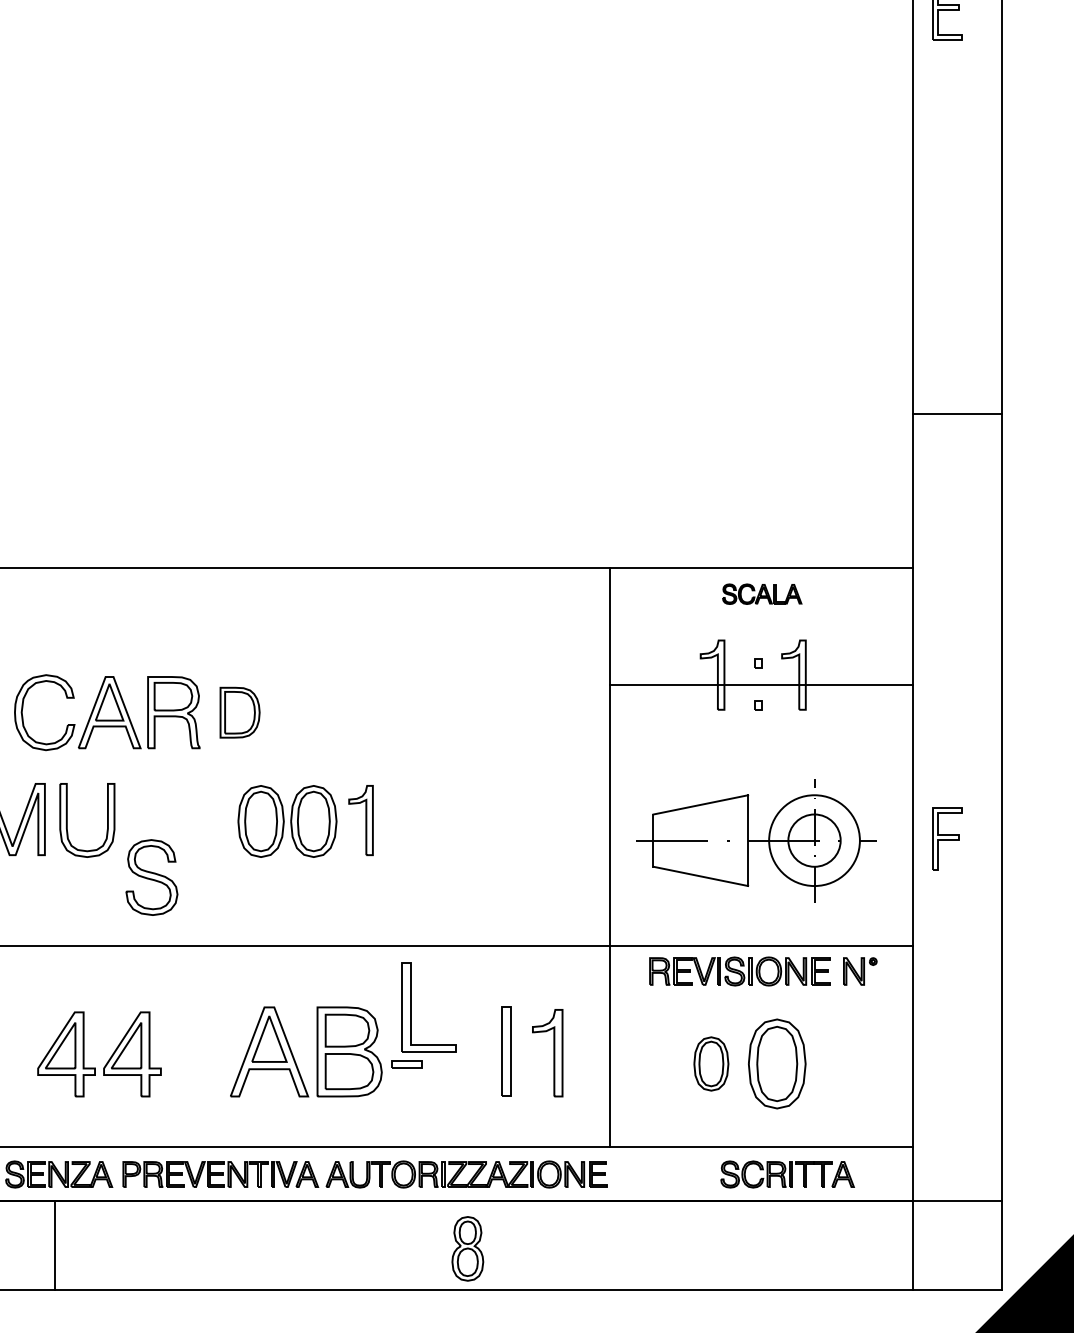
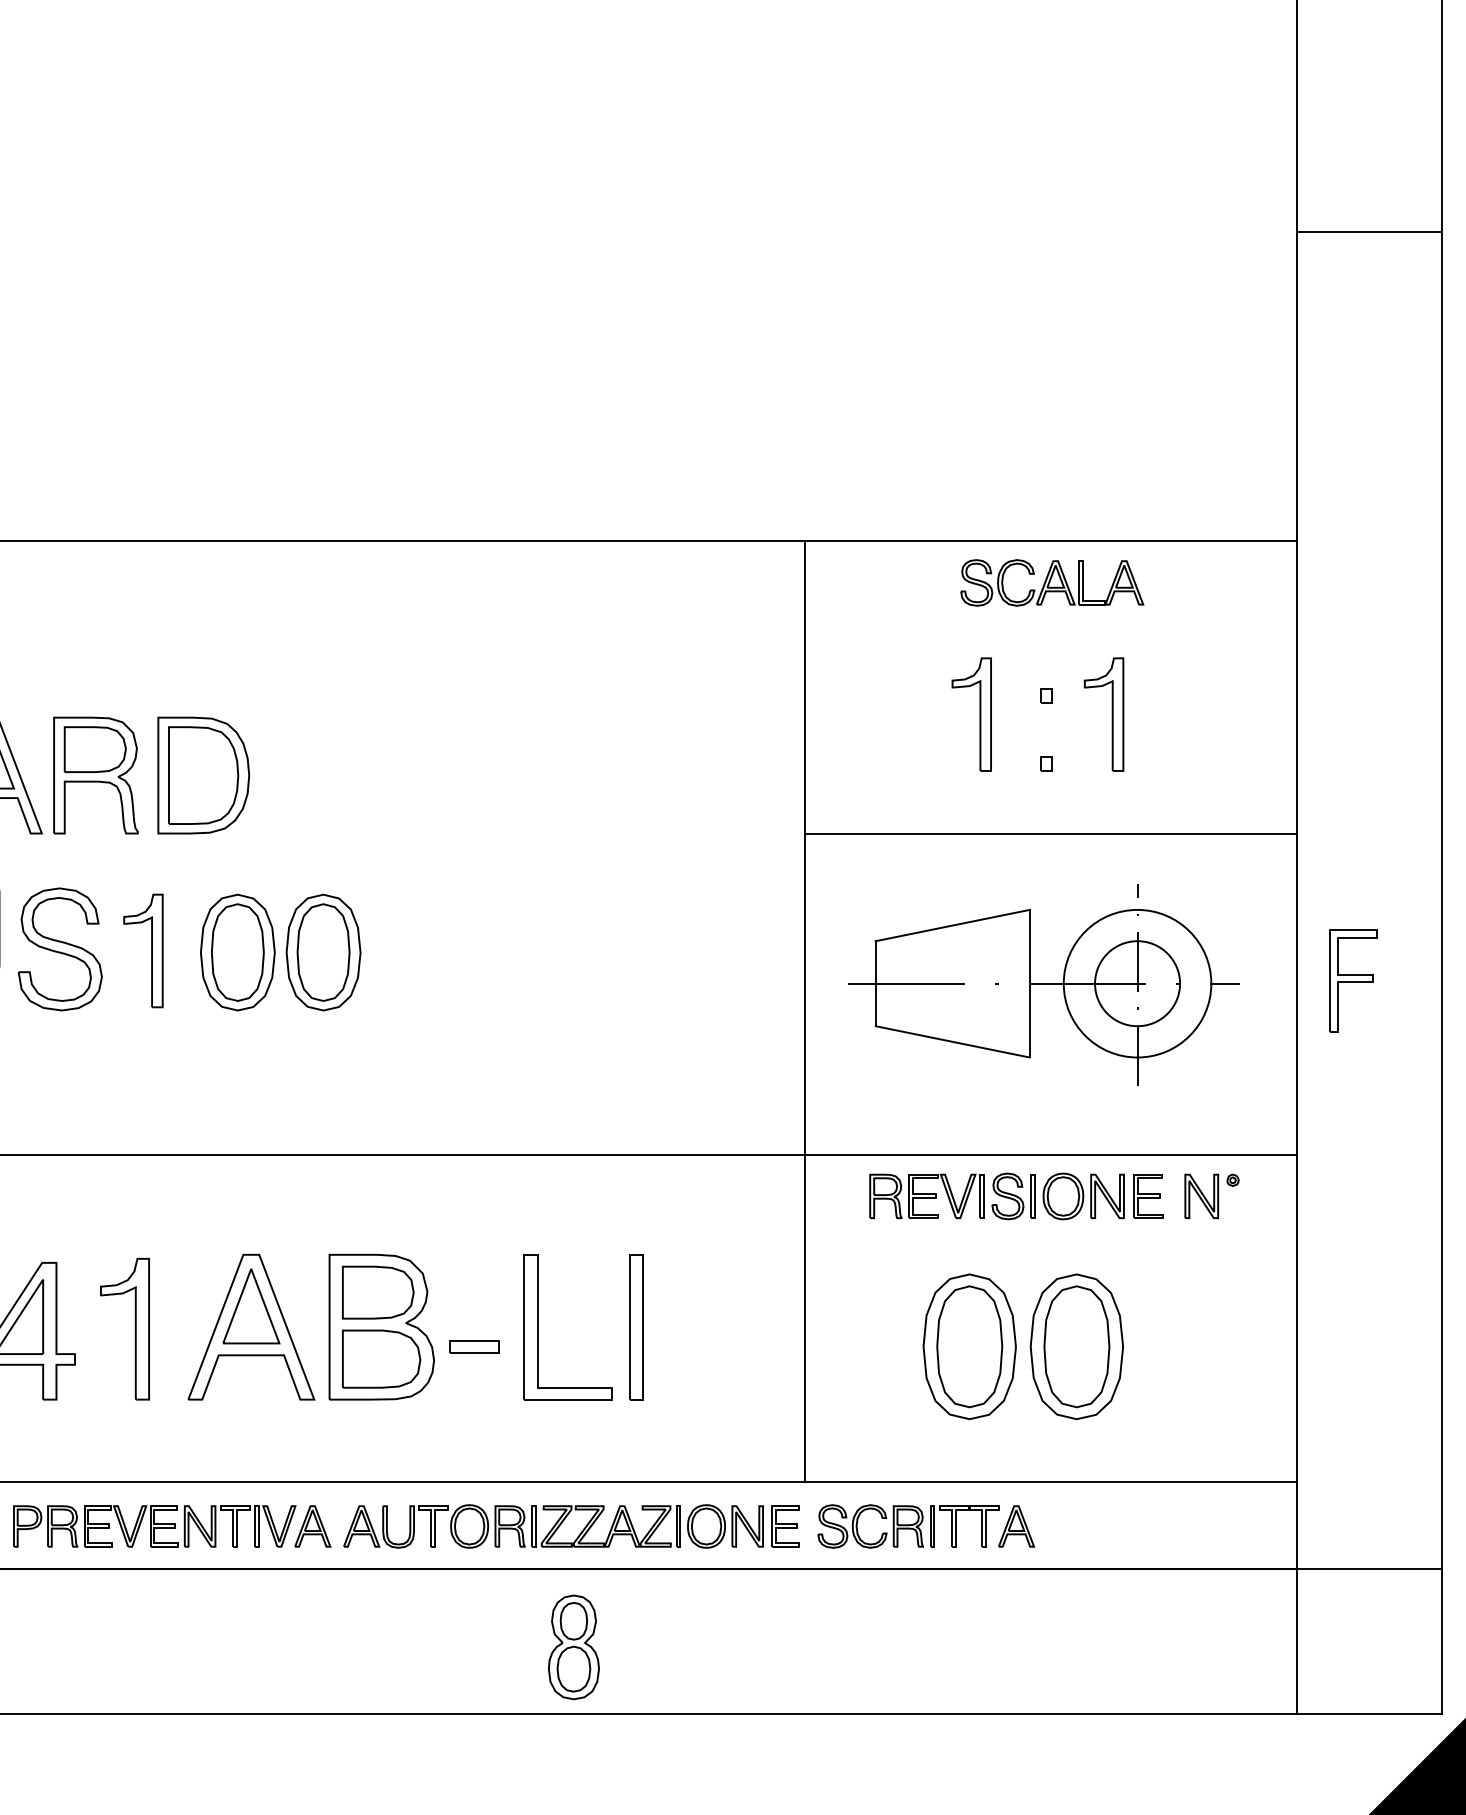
line: (956, 414) -> (1368, 232), moved
part: (762, 594) -> (1052, 583), size x1.43
line: (760, 684) -> (1049, 833), moved
part: (239, 712) -> (202, 775), size x1.43
part: (360, 820) -> (142, 950), moved
part: (151, 877) -> (59, 949), moved
part: (411, 1007) -> (539, 1326), moved
part: (547, 1053) -> (124, 1329), moved
part: (711, 1063) -> (970, 1346), size x1.67
part: (787, 1174) -> (926, 1526), moved

